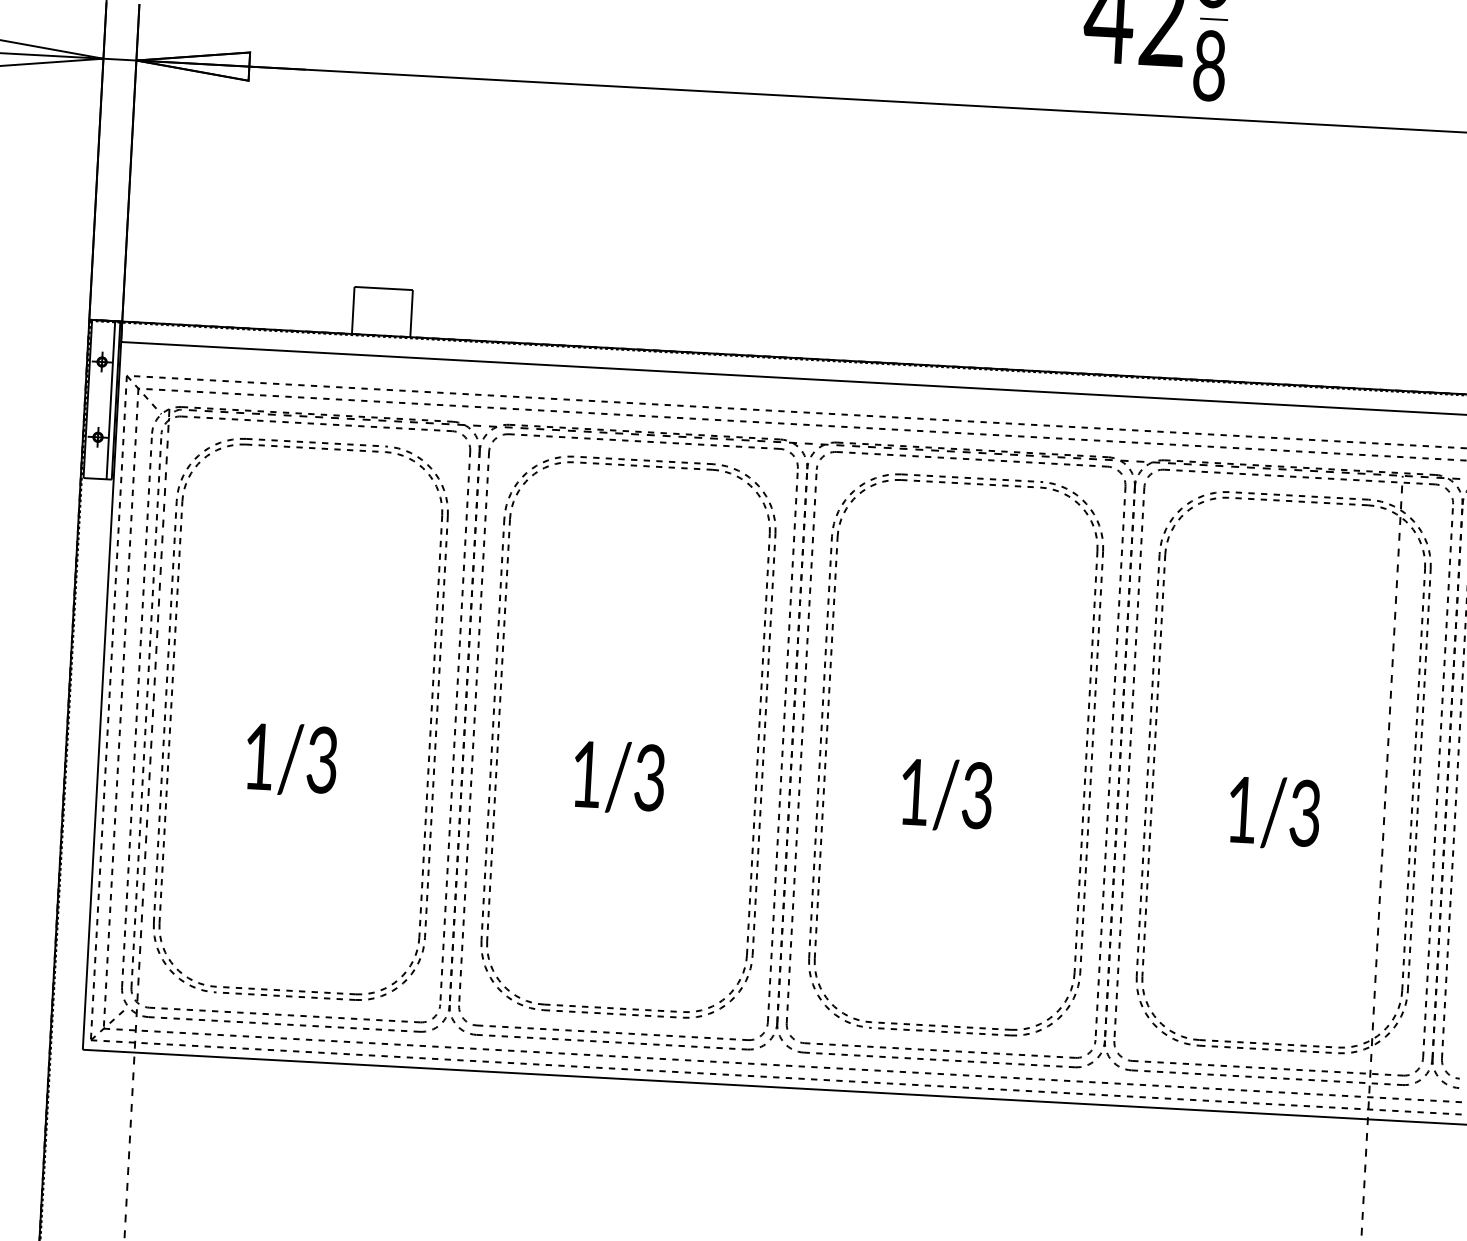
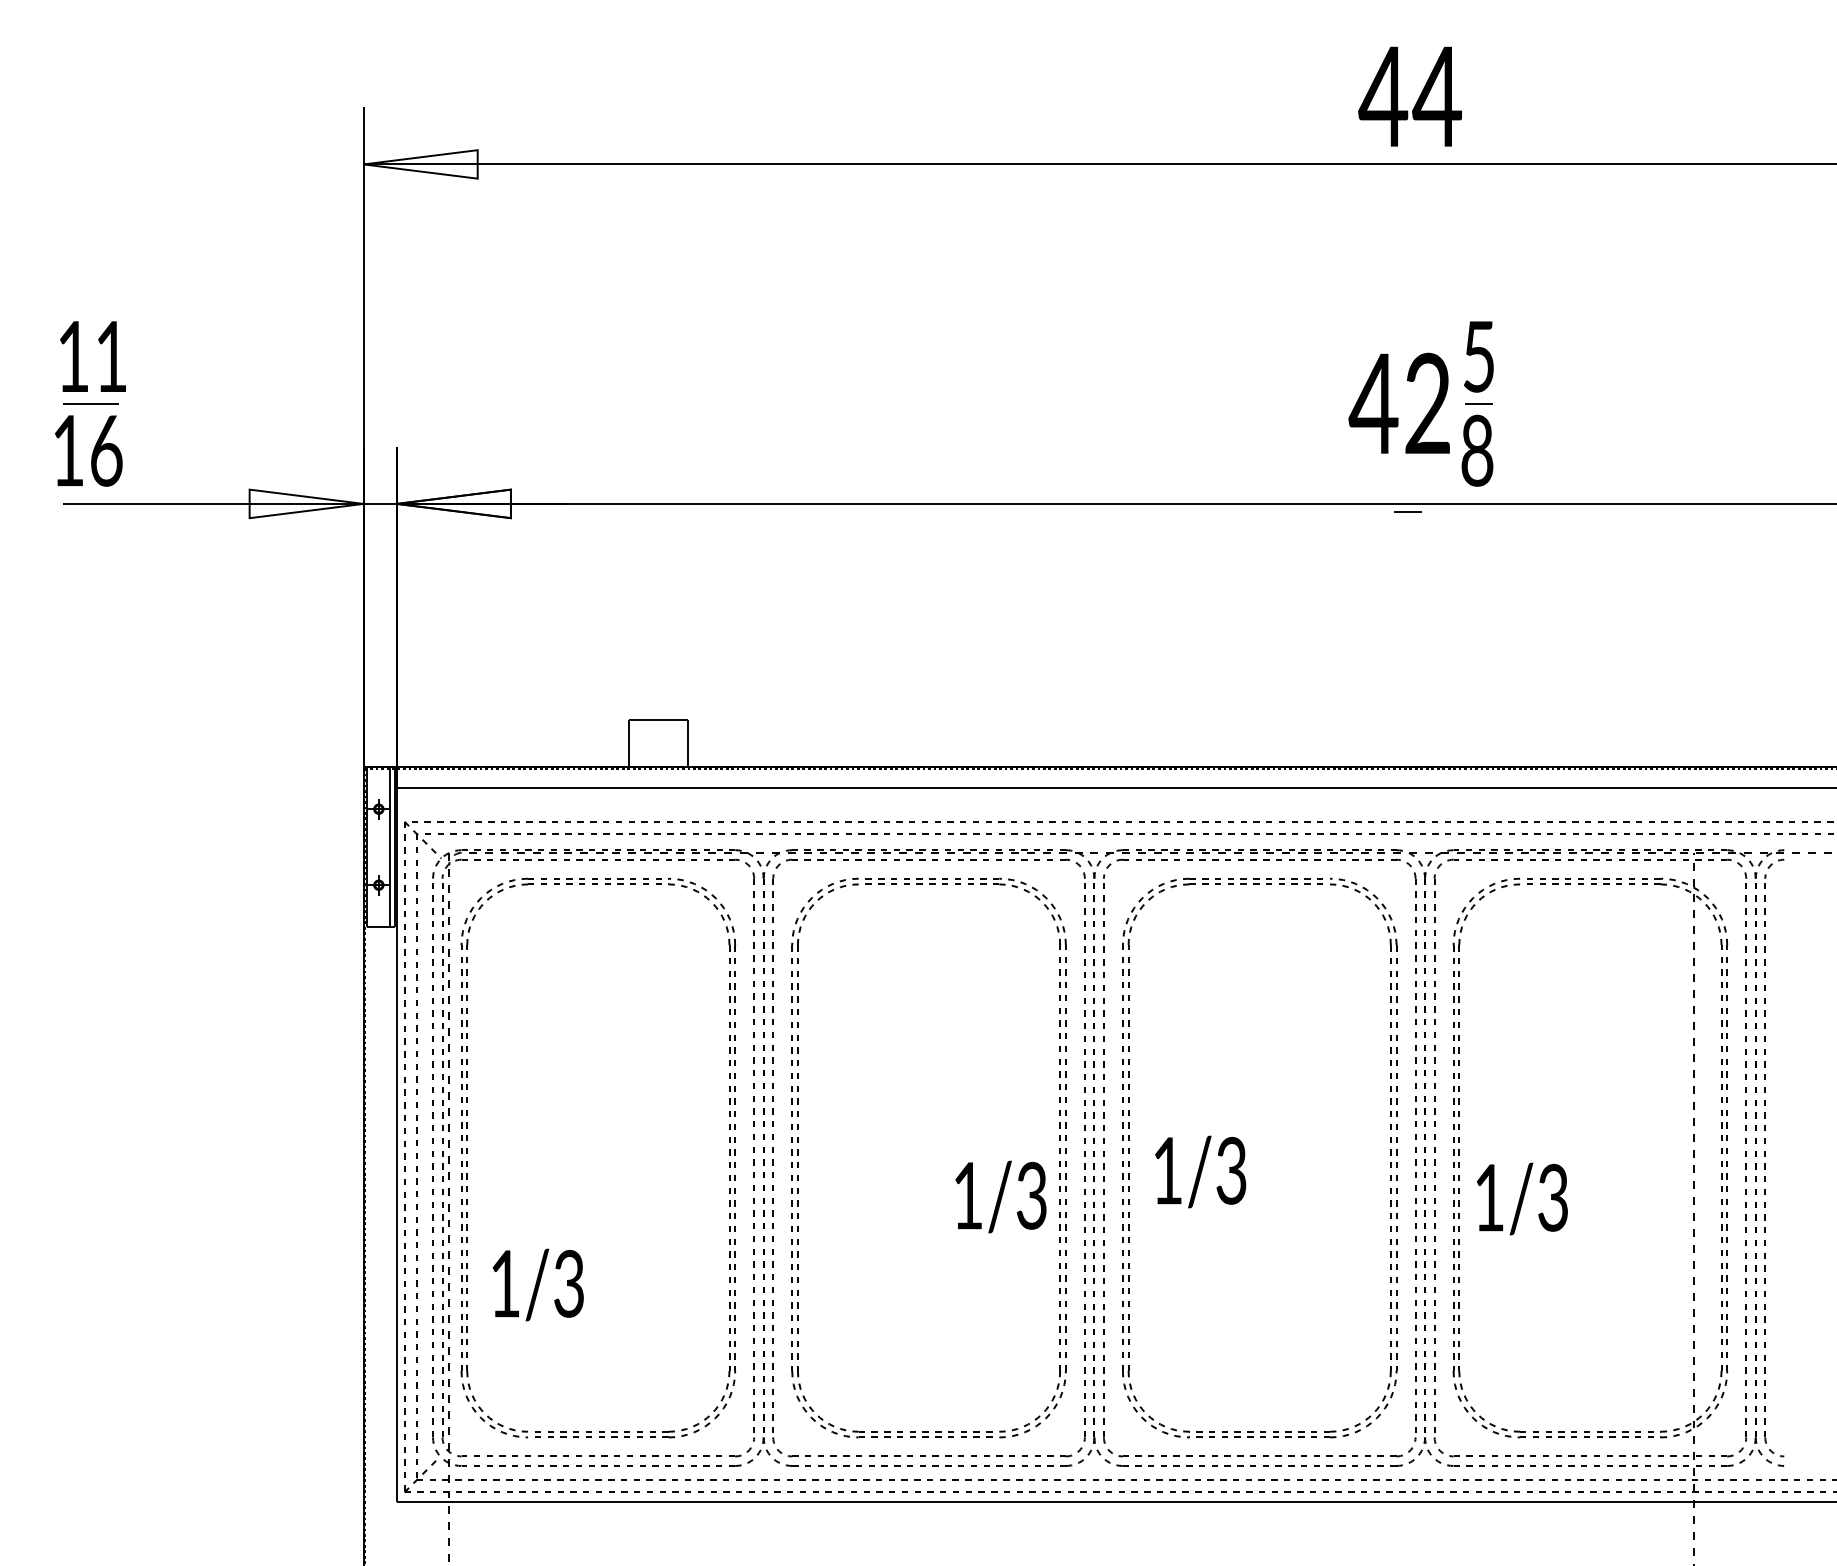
line: (1137, 122) -> (1407, 511), added
text: (290, 759) -> (537, 1284), moved
text: (618, 776) -> (1000, 1196), moved
text: (946, 794) -> (1200, 1171), moved
text: (1273, 812) -> (1521, 1198), moved

